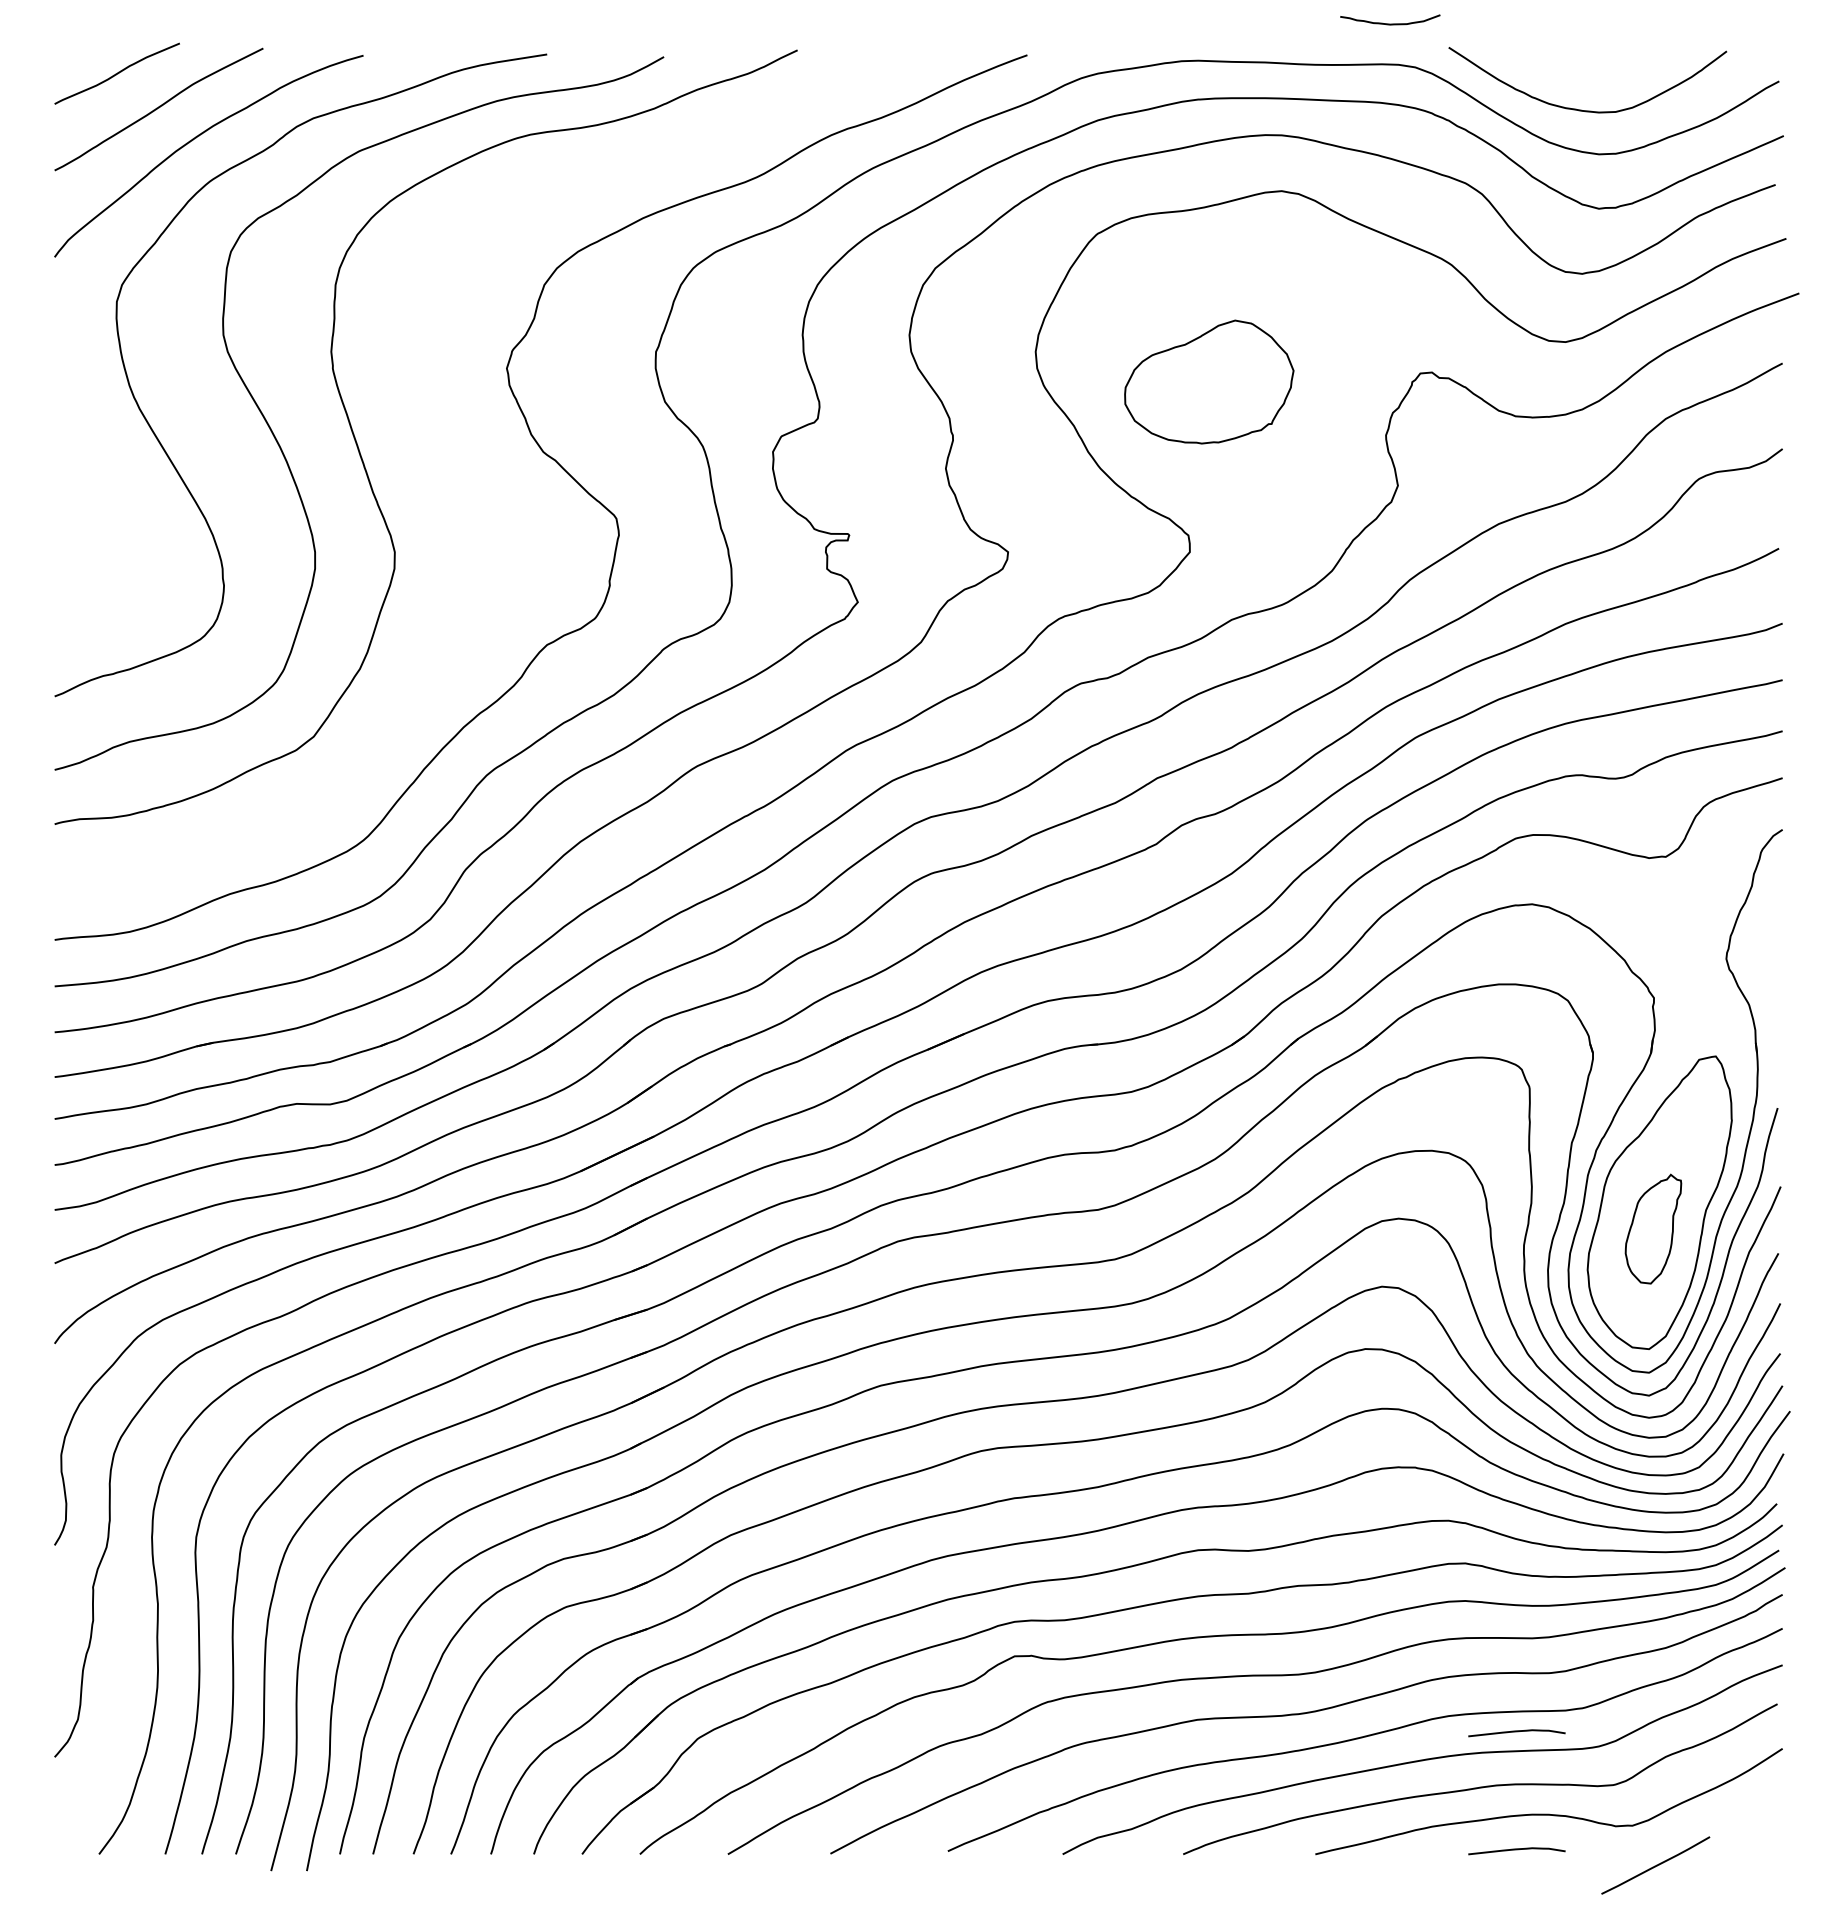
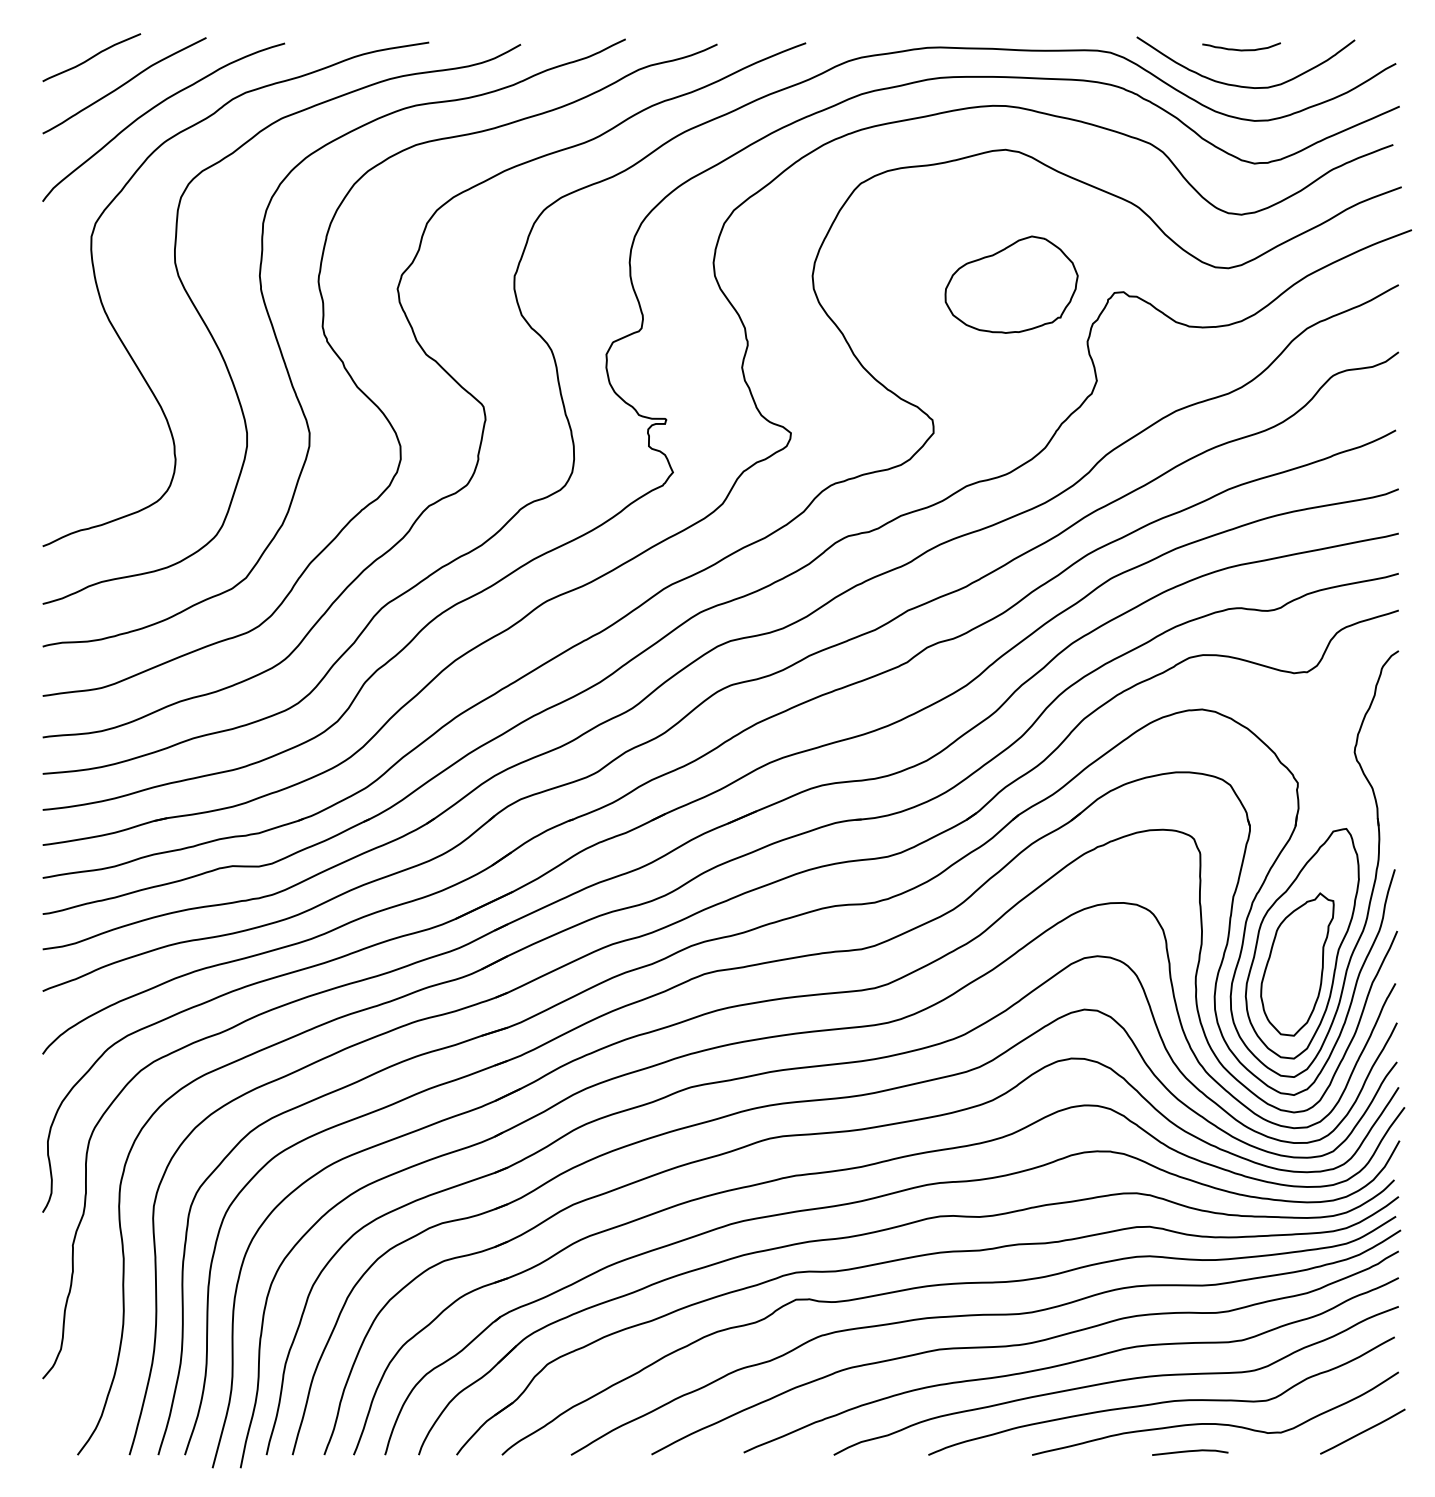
curve: (1390, 23) -> (1241, 49), moved
part: (1209, 381) -> (1011, 284), moved
curve: (459, 495) -> (360, 388), added
part: (1653, 1228) -> (1297, 963), size x1.67
curve: (1516, 1732) -> (1189, 1359), removed
curve: (1655, 1865) -> (1362, 1431), moved

